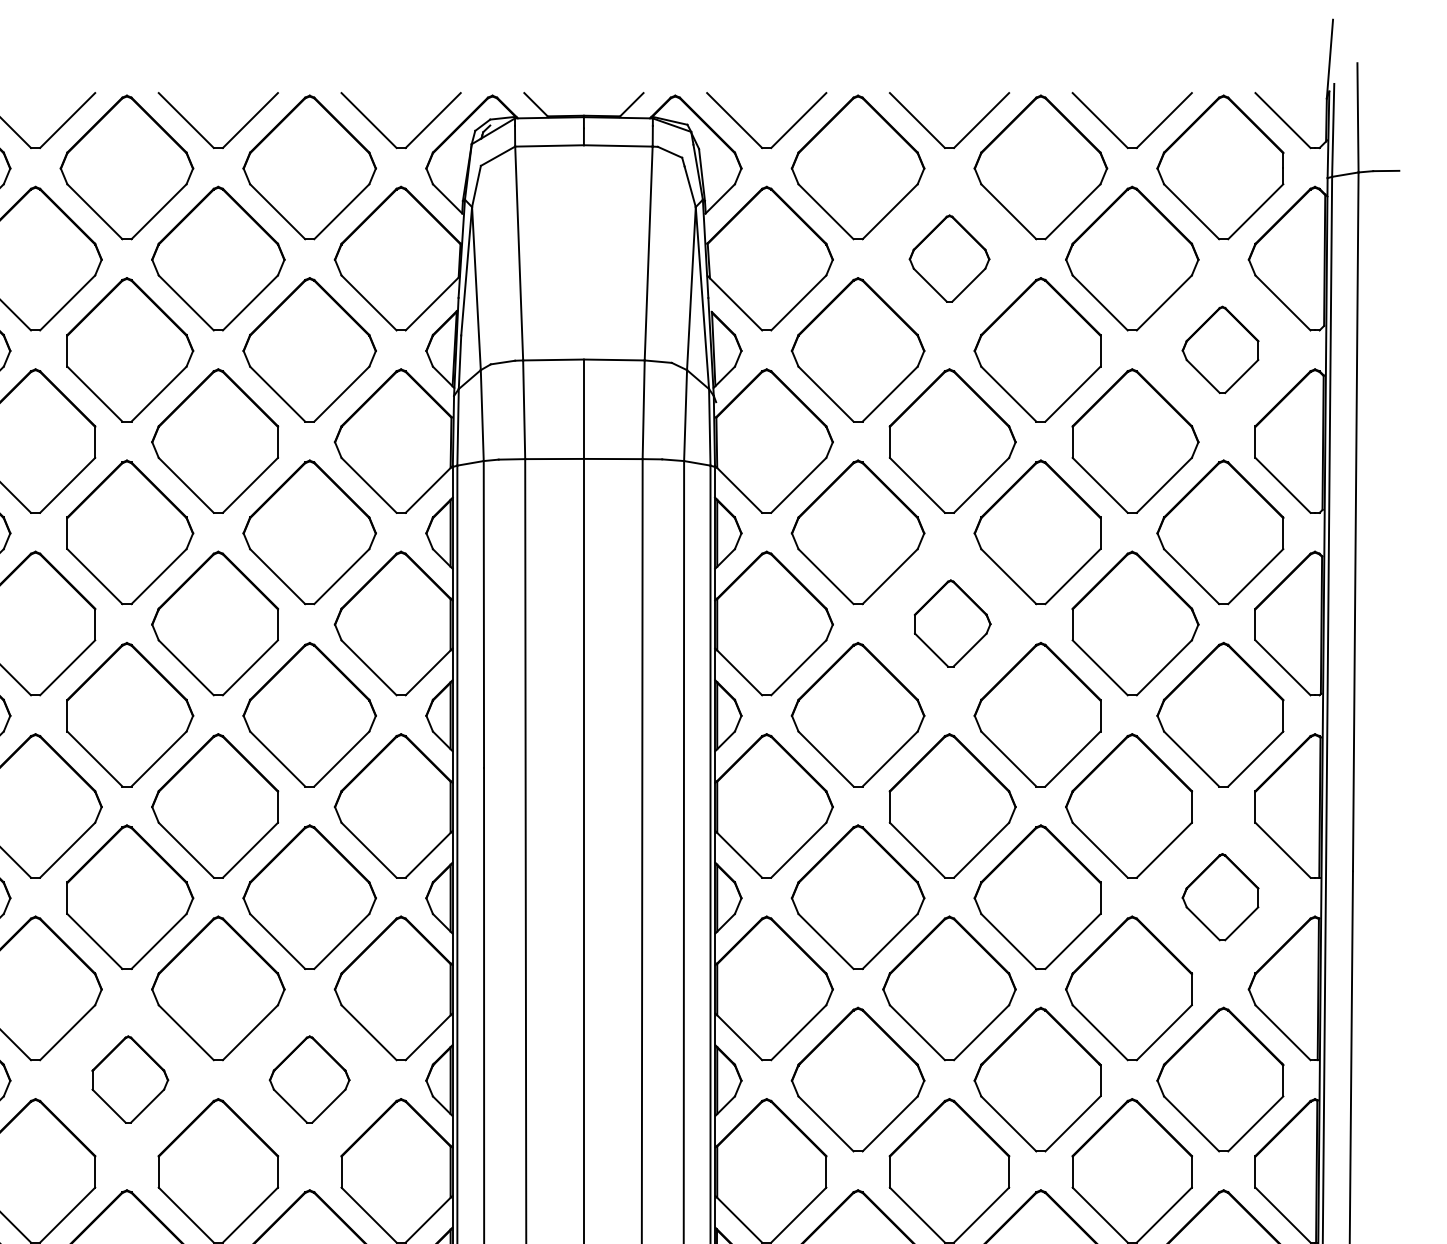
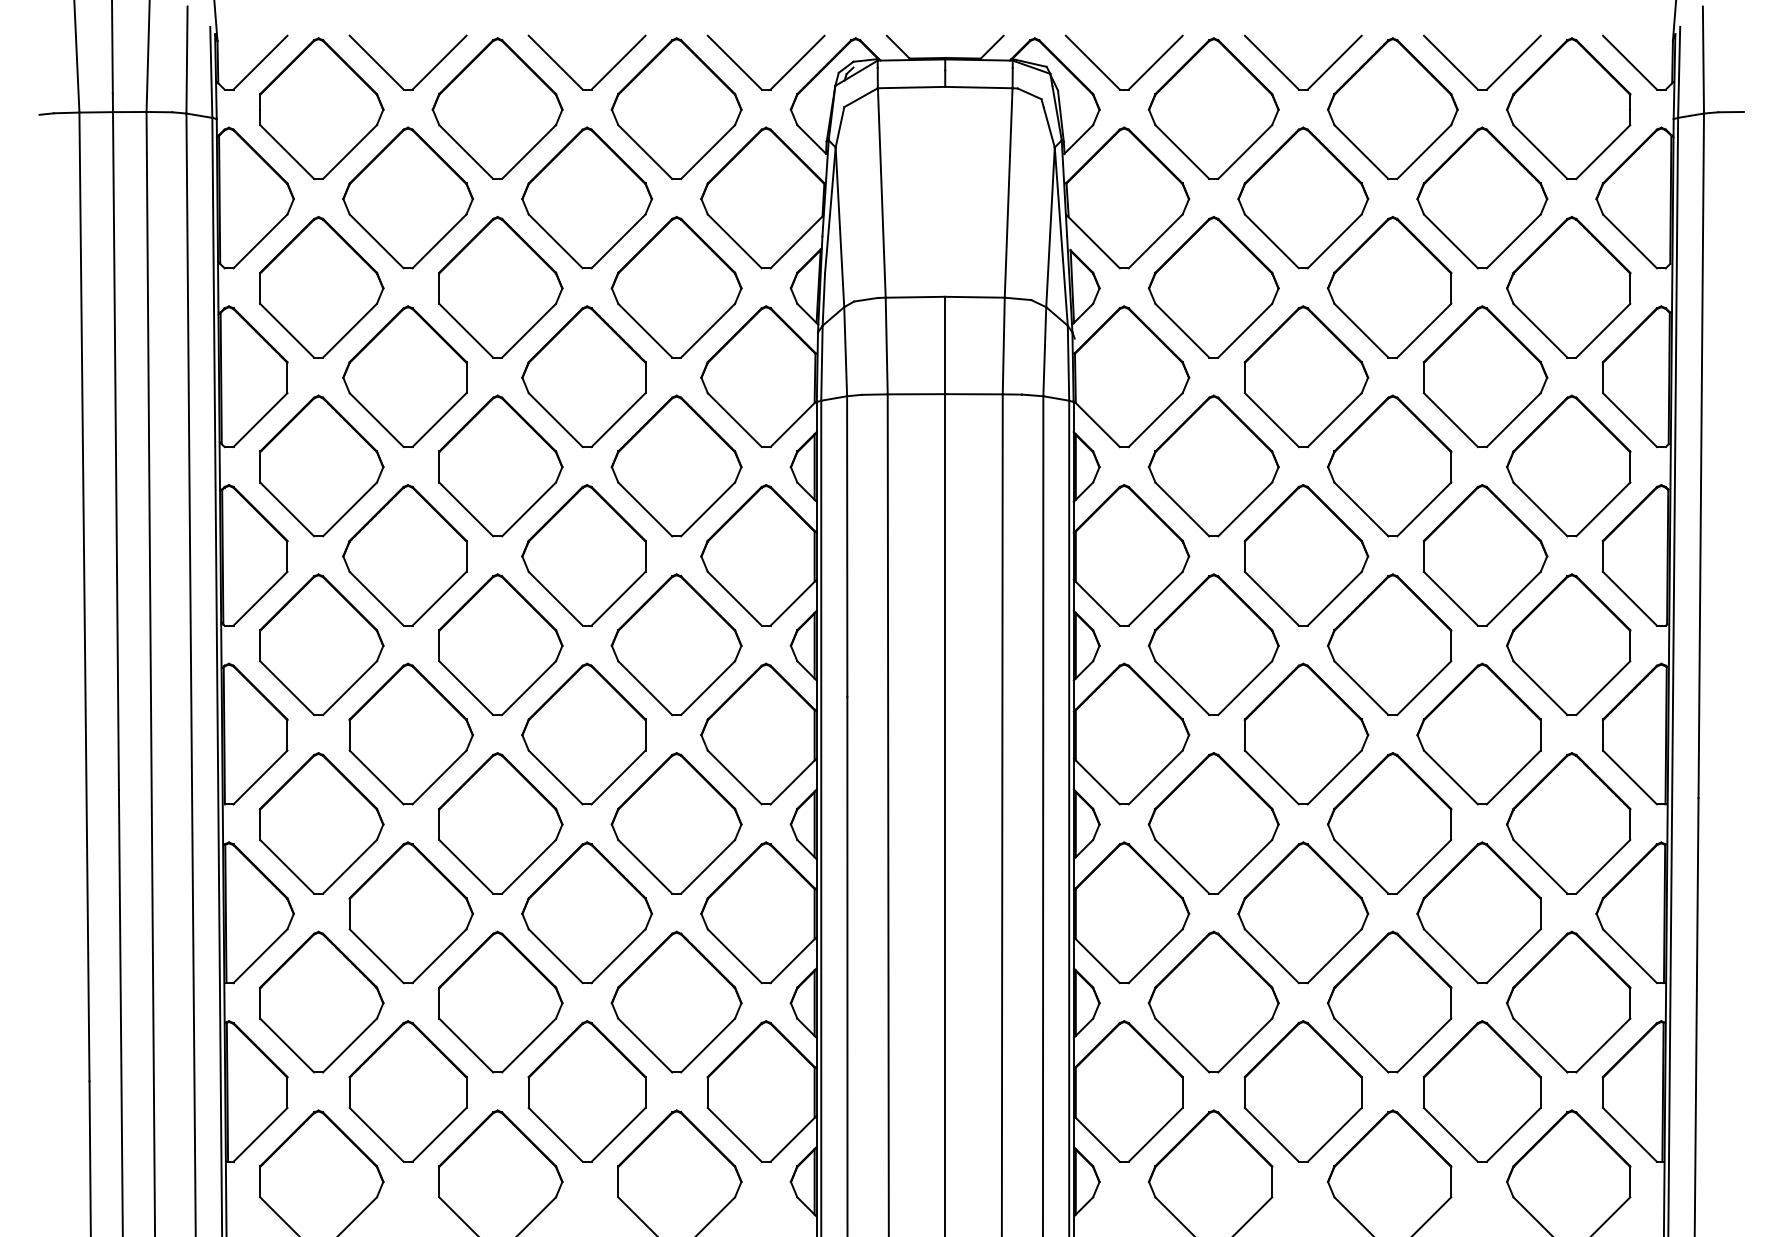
part: (949, 258) -> (1303, 197), size x1.67
part: (1220, 350) -> (1568, 287), size x1.67
part: (952, 623) -> (1306, 555), size x1.67
part: (1220, 897) -> (1568, 823), size x1.67
part: (129, 1078) -> (500, 1001), size x1.67
part: (309, 1078) -> (676, 1001), size x1.67

